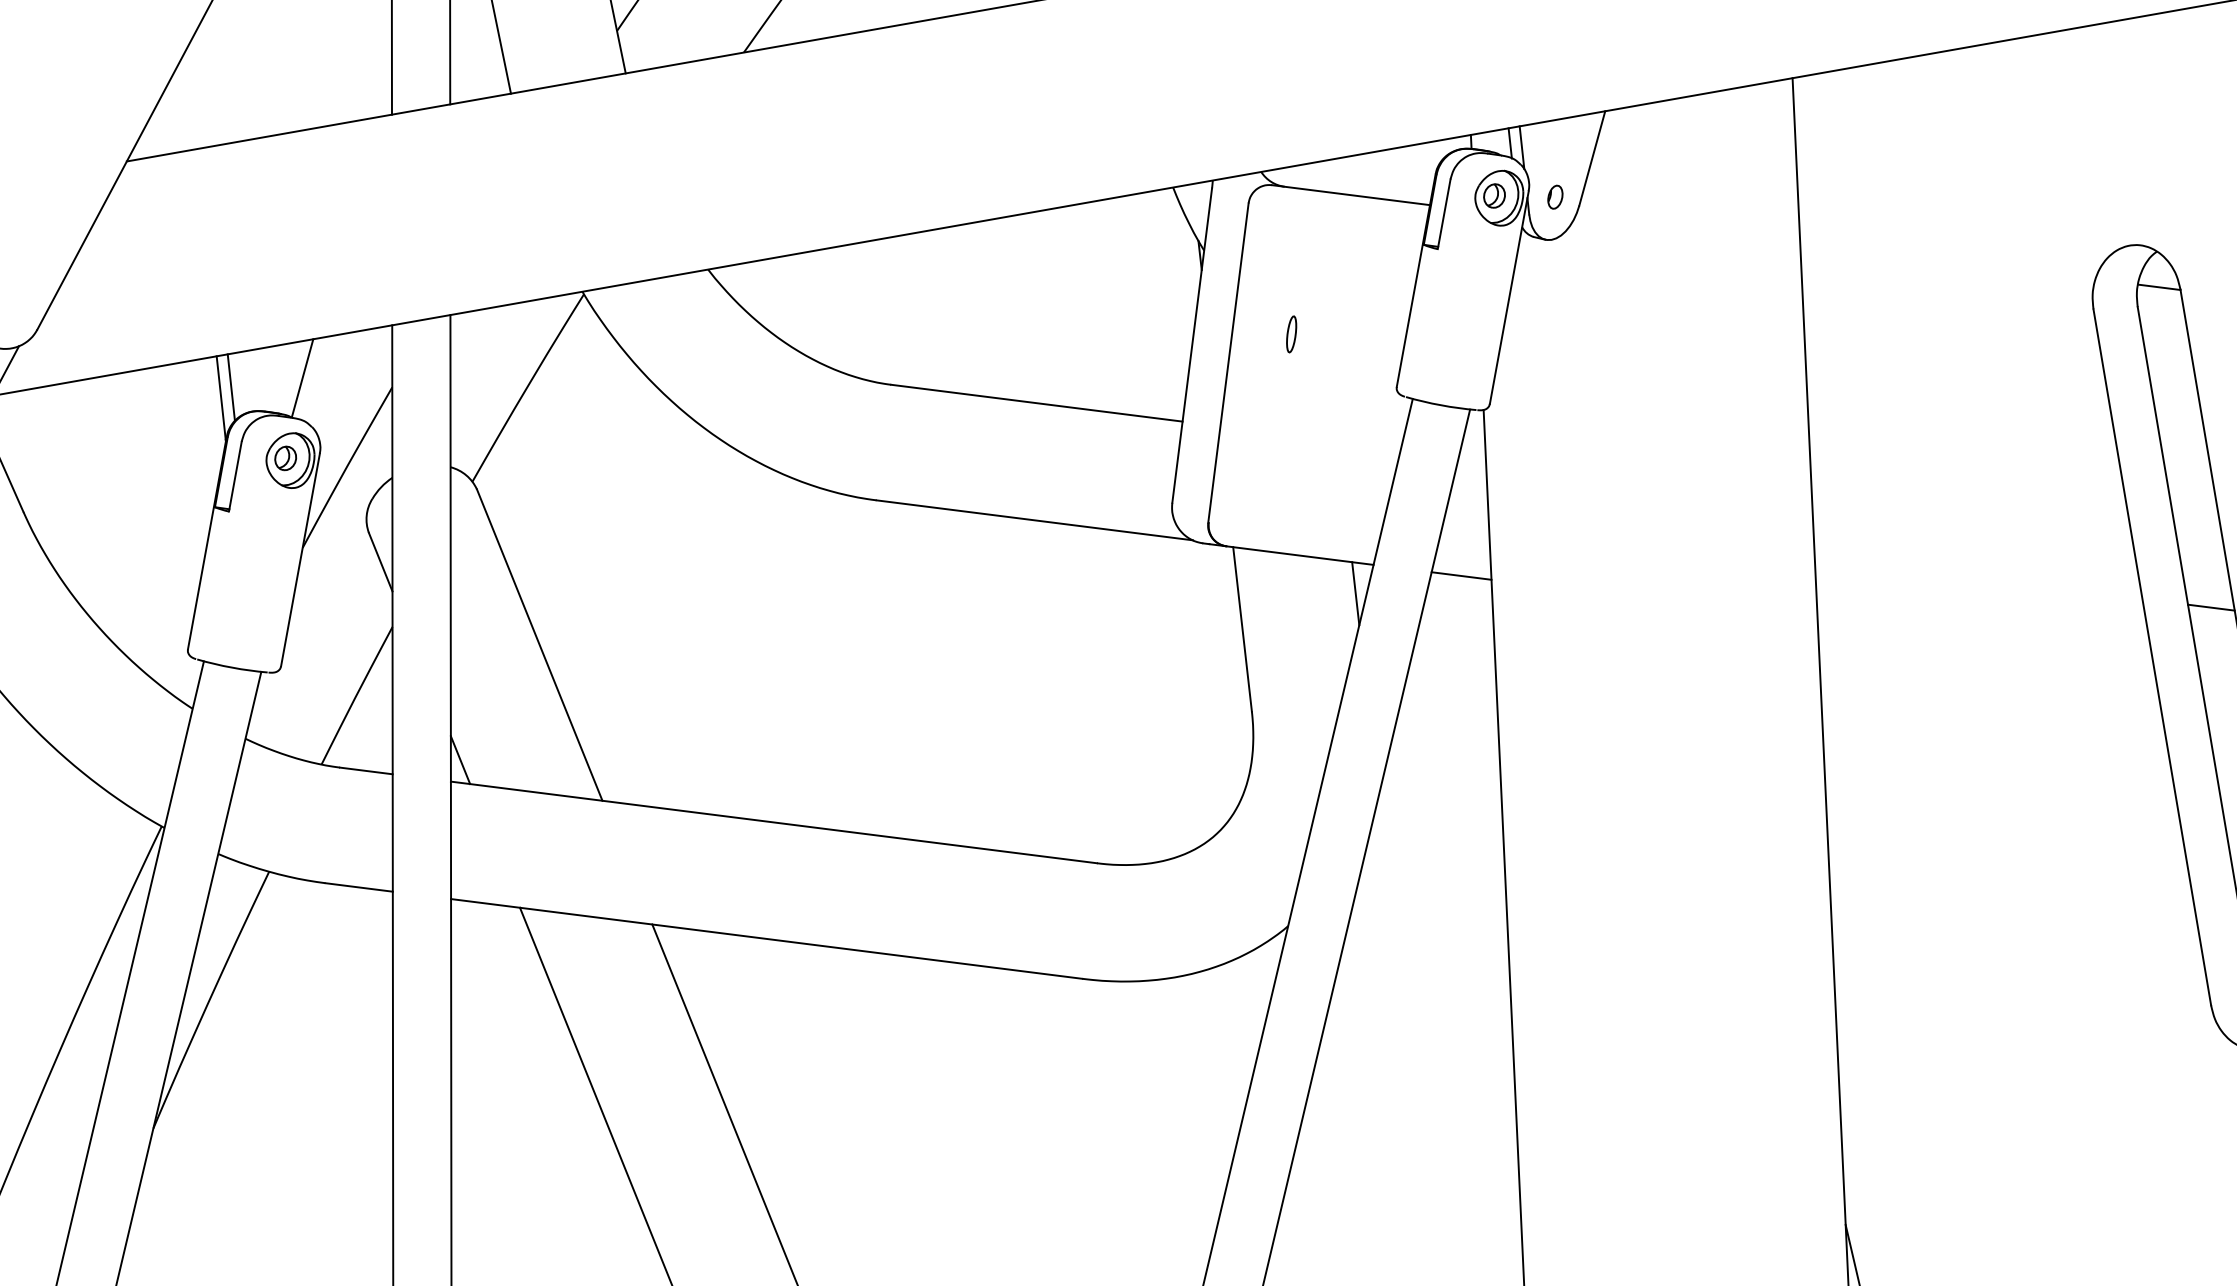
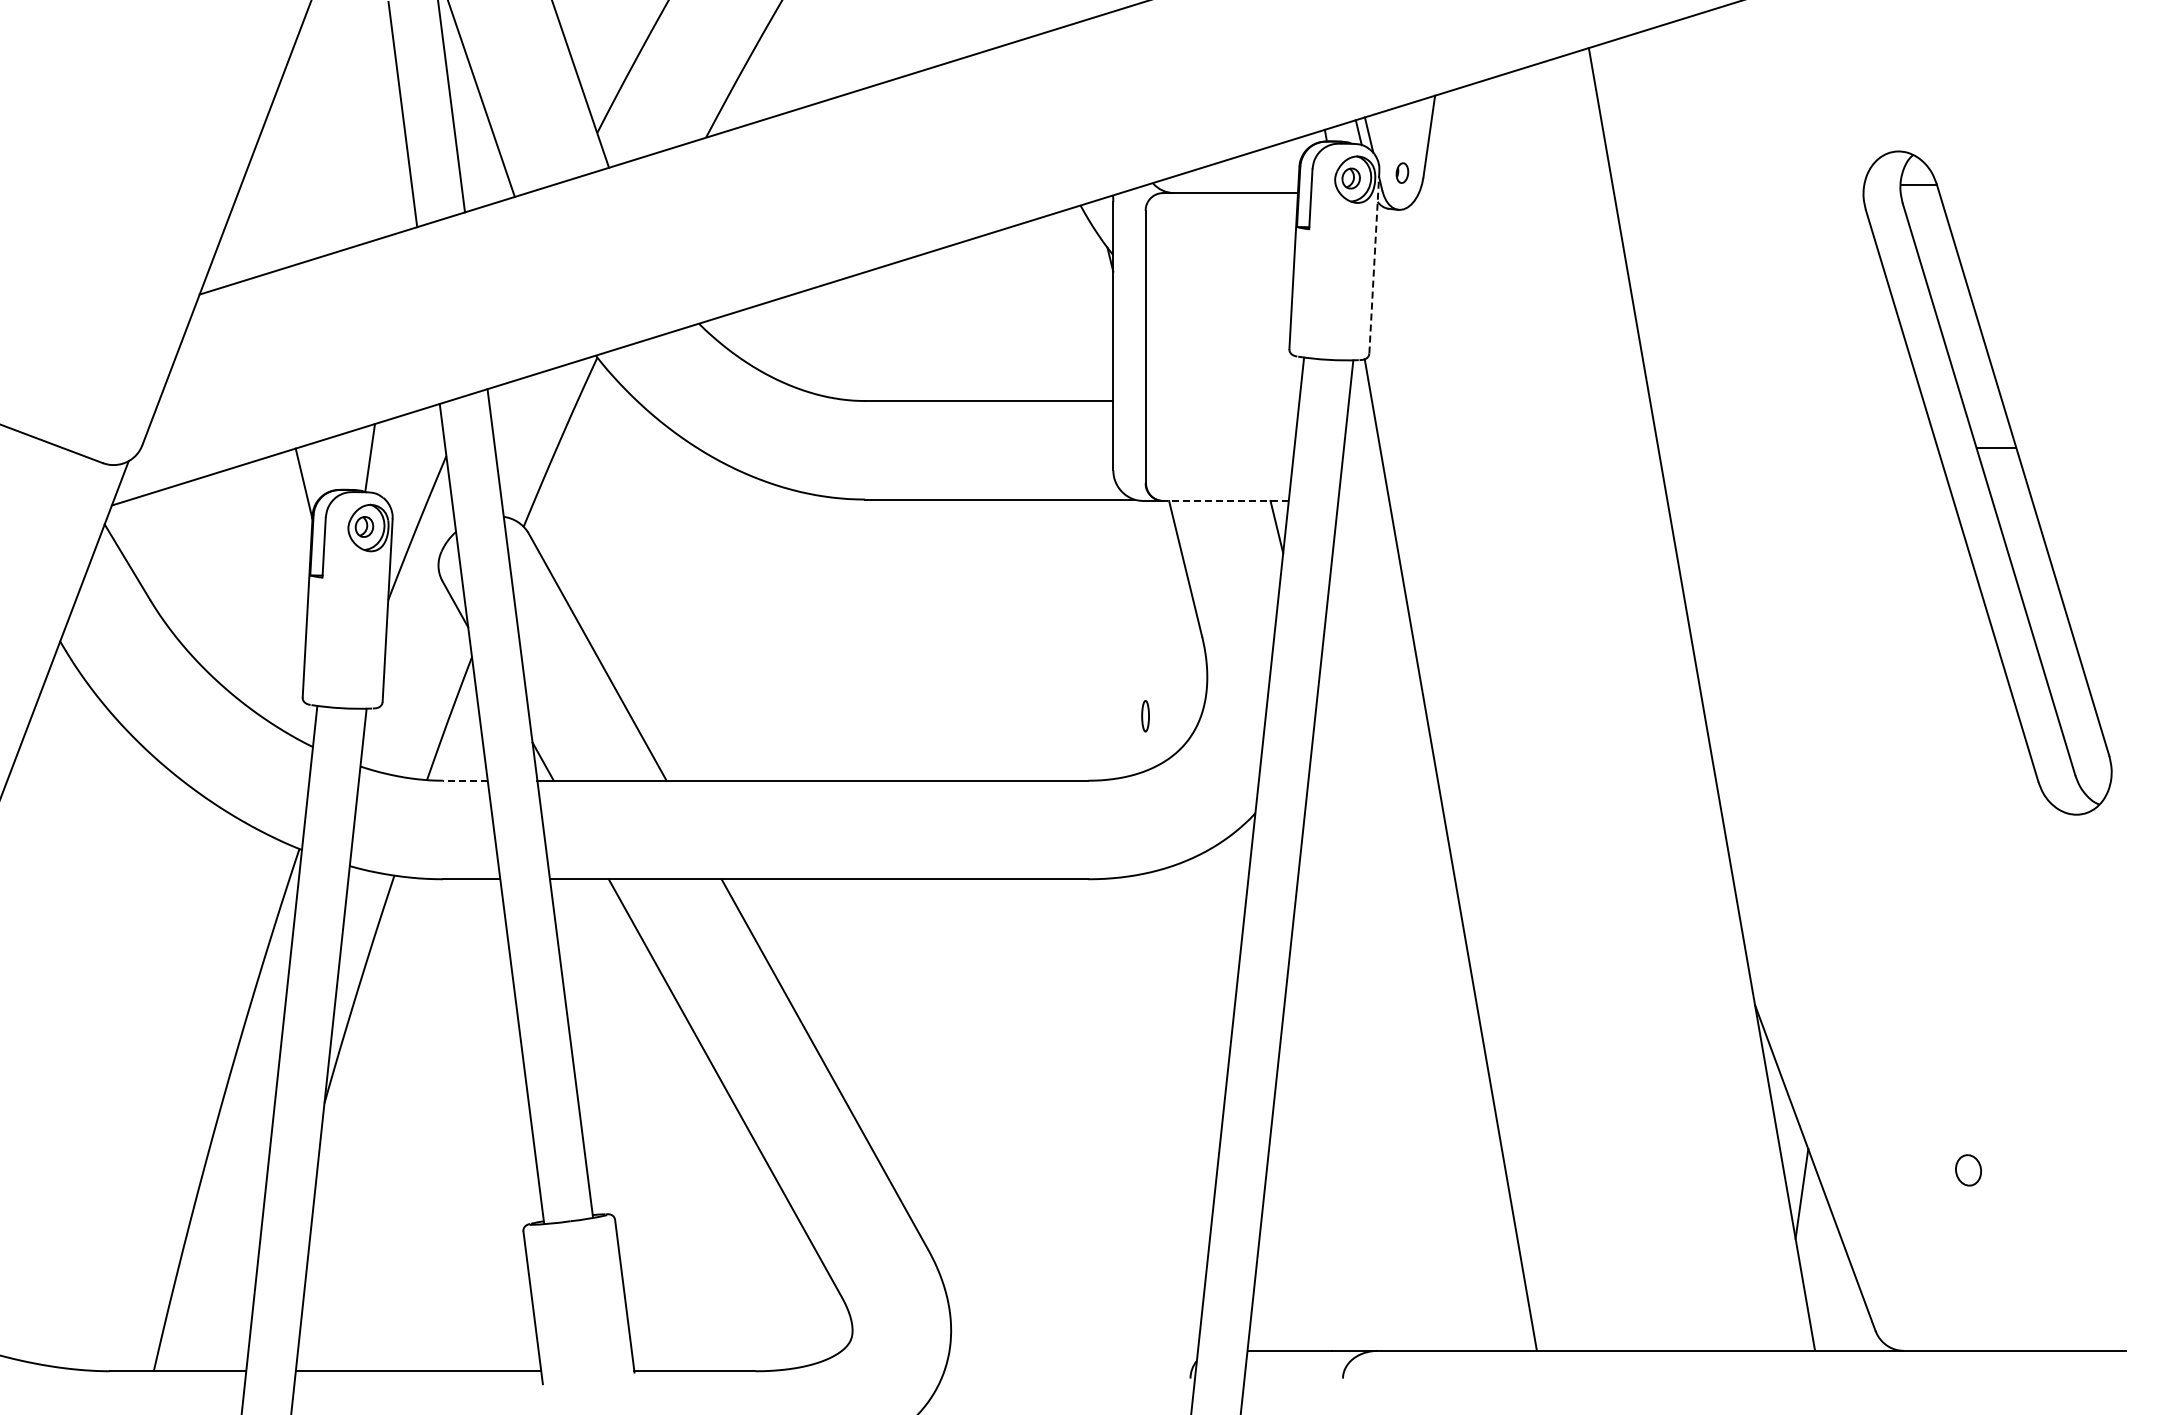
line: (1509, 296) -> (1374, 261), solid -> dashed
part: (1291, 334) -> (1145, 716), moved
line: (230, 386) -> (310, 472), removed
line: (1300, 556) -> (1226, 501), solid -> dashed
line: (1461, 576) -> (1363, 501), removed
line: (365, 770) -> (464, 780), solid -> dashed

